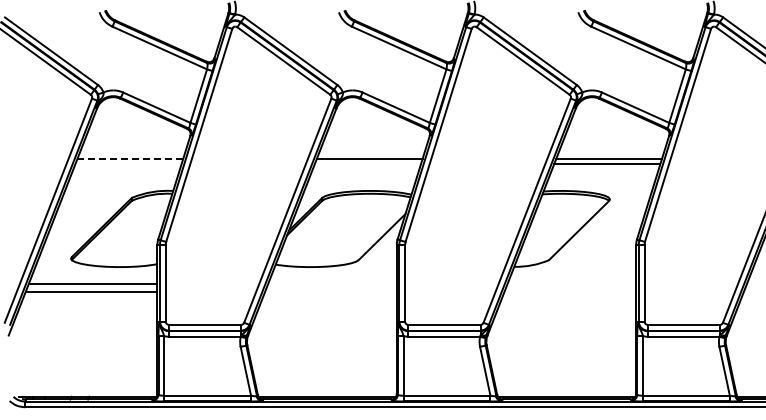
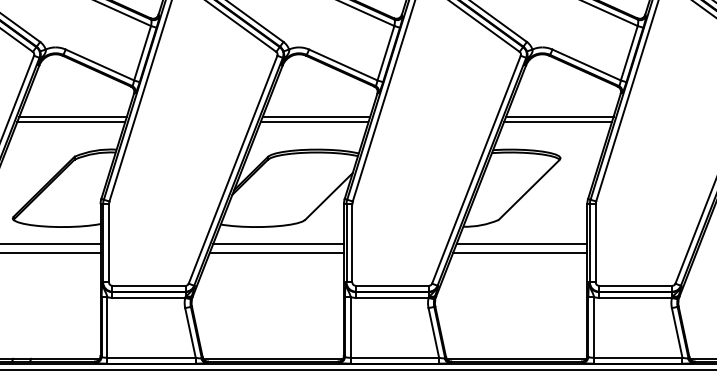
line: (130, 158) -> (73, 116), dashed -> solid
line: (128, 164) -> (71, 122), added
line: (367, 164) -> (314, 122), added
line: (332, 283) -> (278, 243), added
line: (571, 283) -> (521, 243), added
line: (330, 292) -> (276, 252), added
line: (570, 292) -> (520, 252), added

